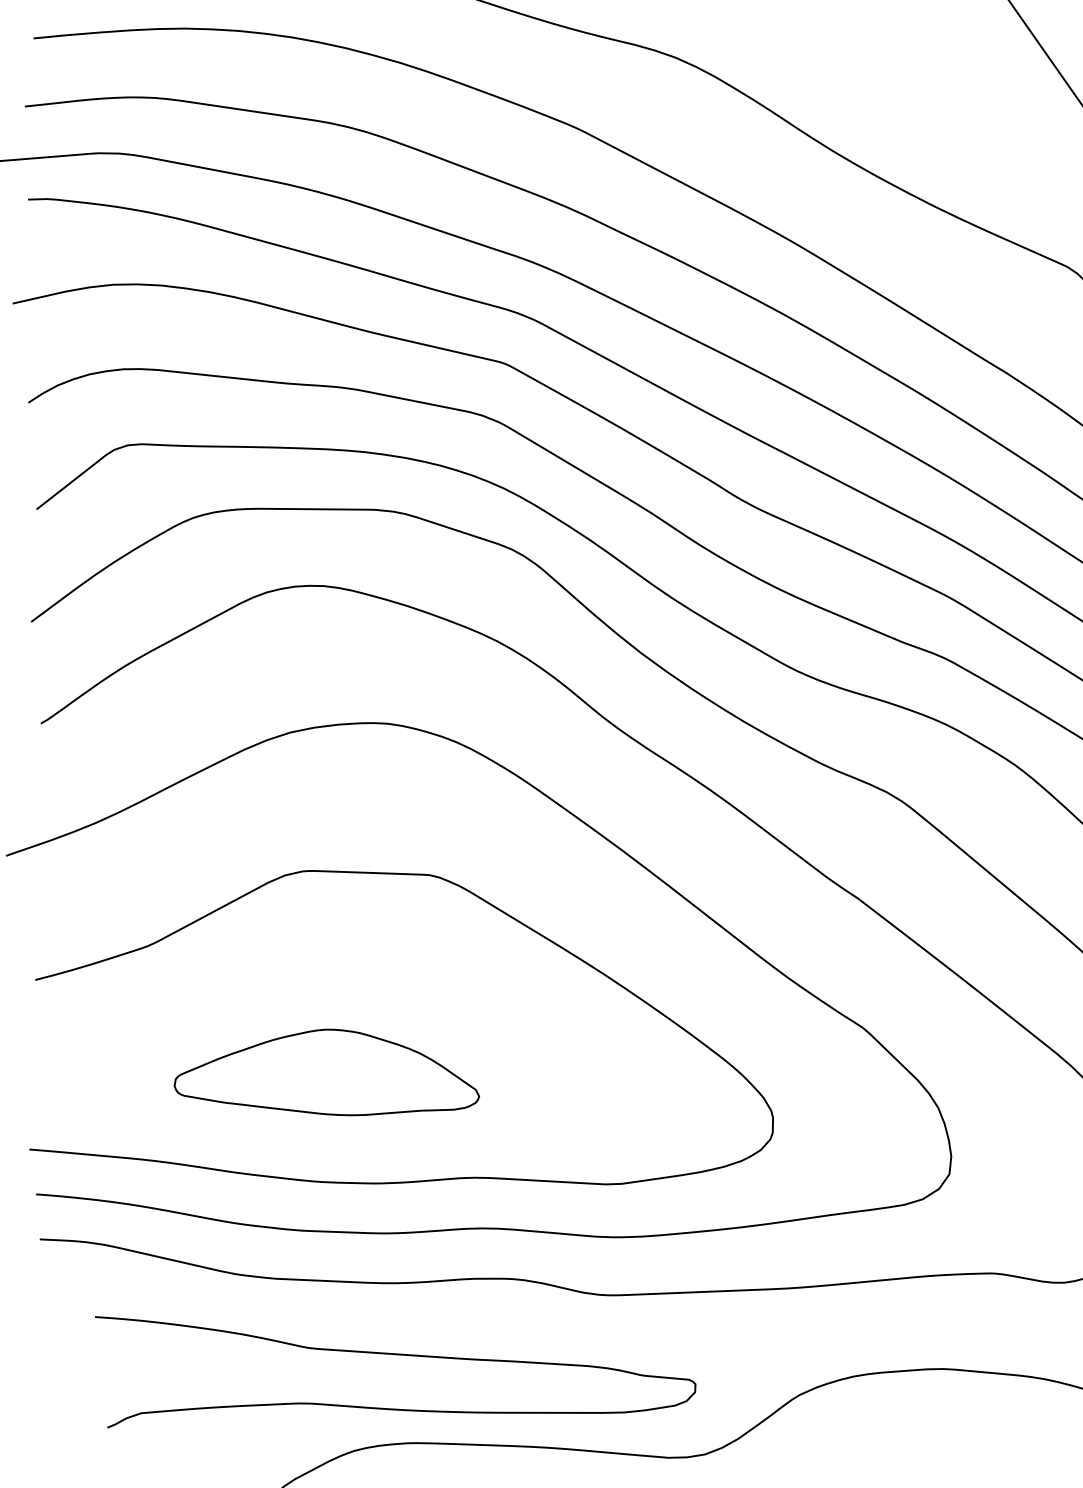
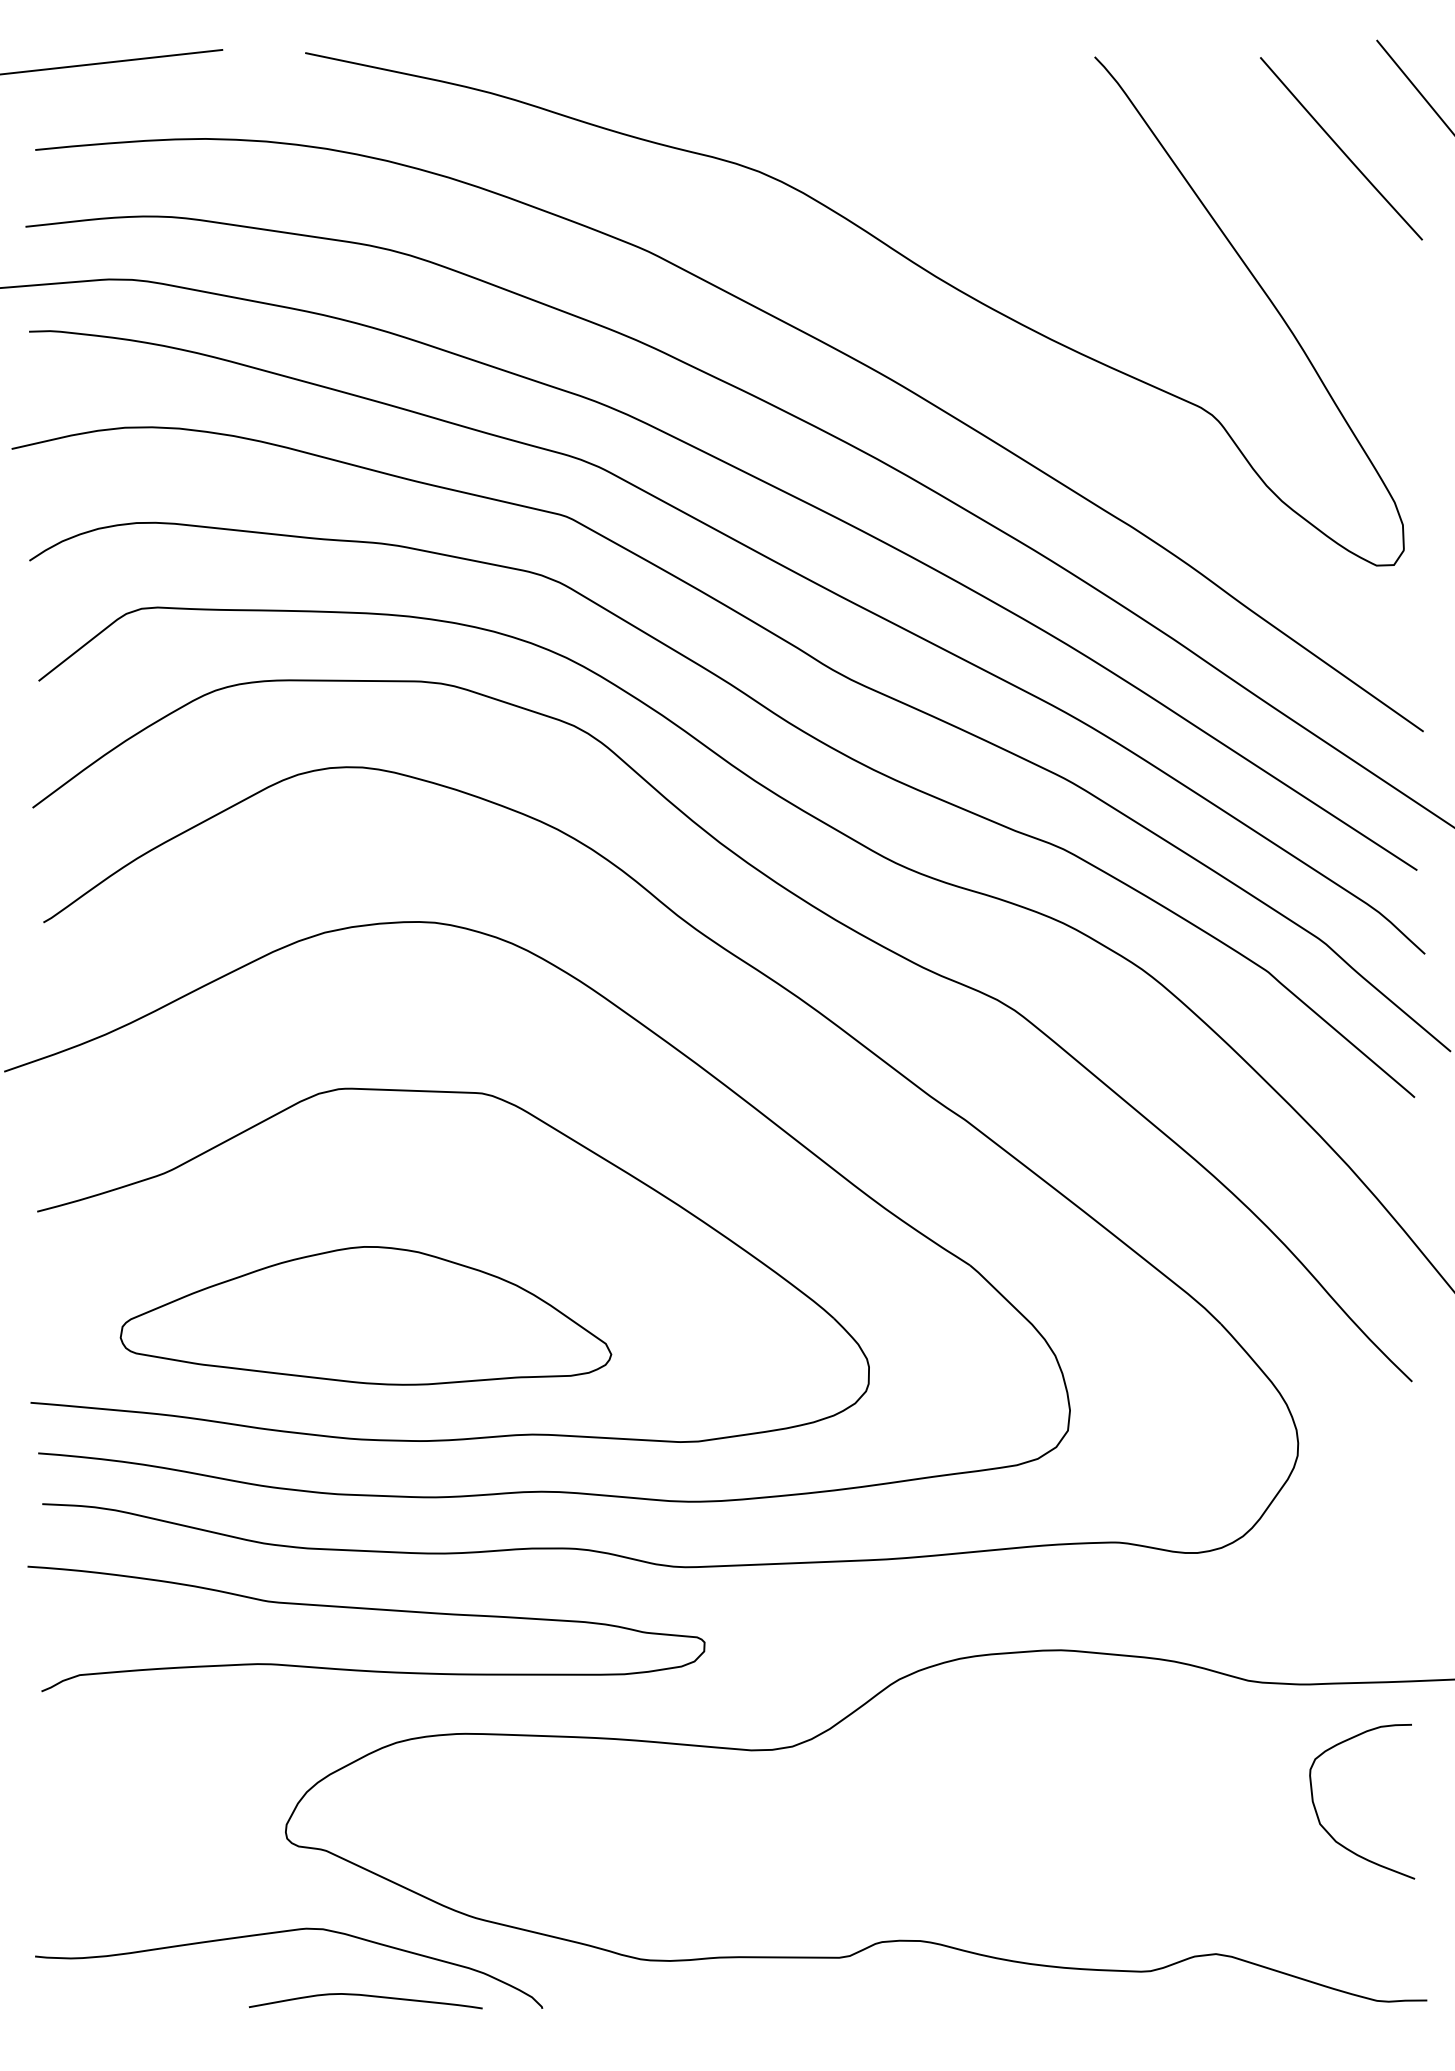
part: (326, 1072) -> (365, 1315), size x1.43
curve: (395, 1355) -> (366, 1609), moved

